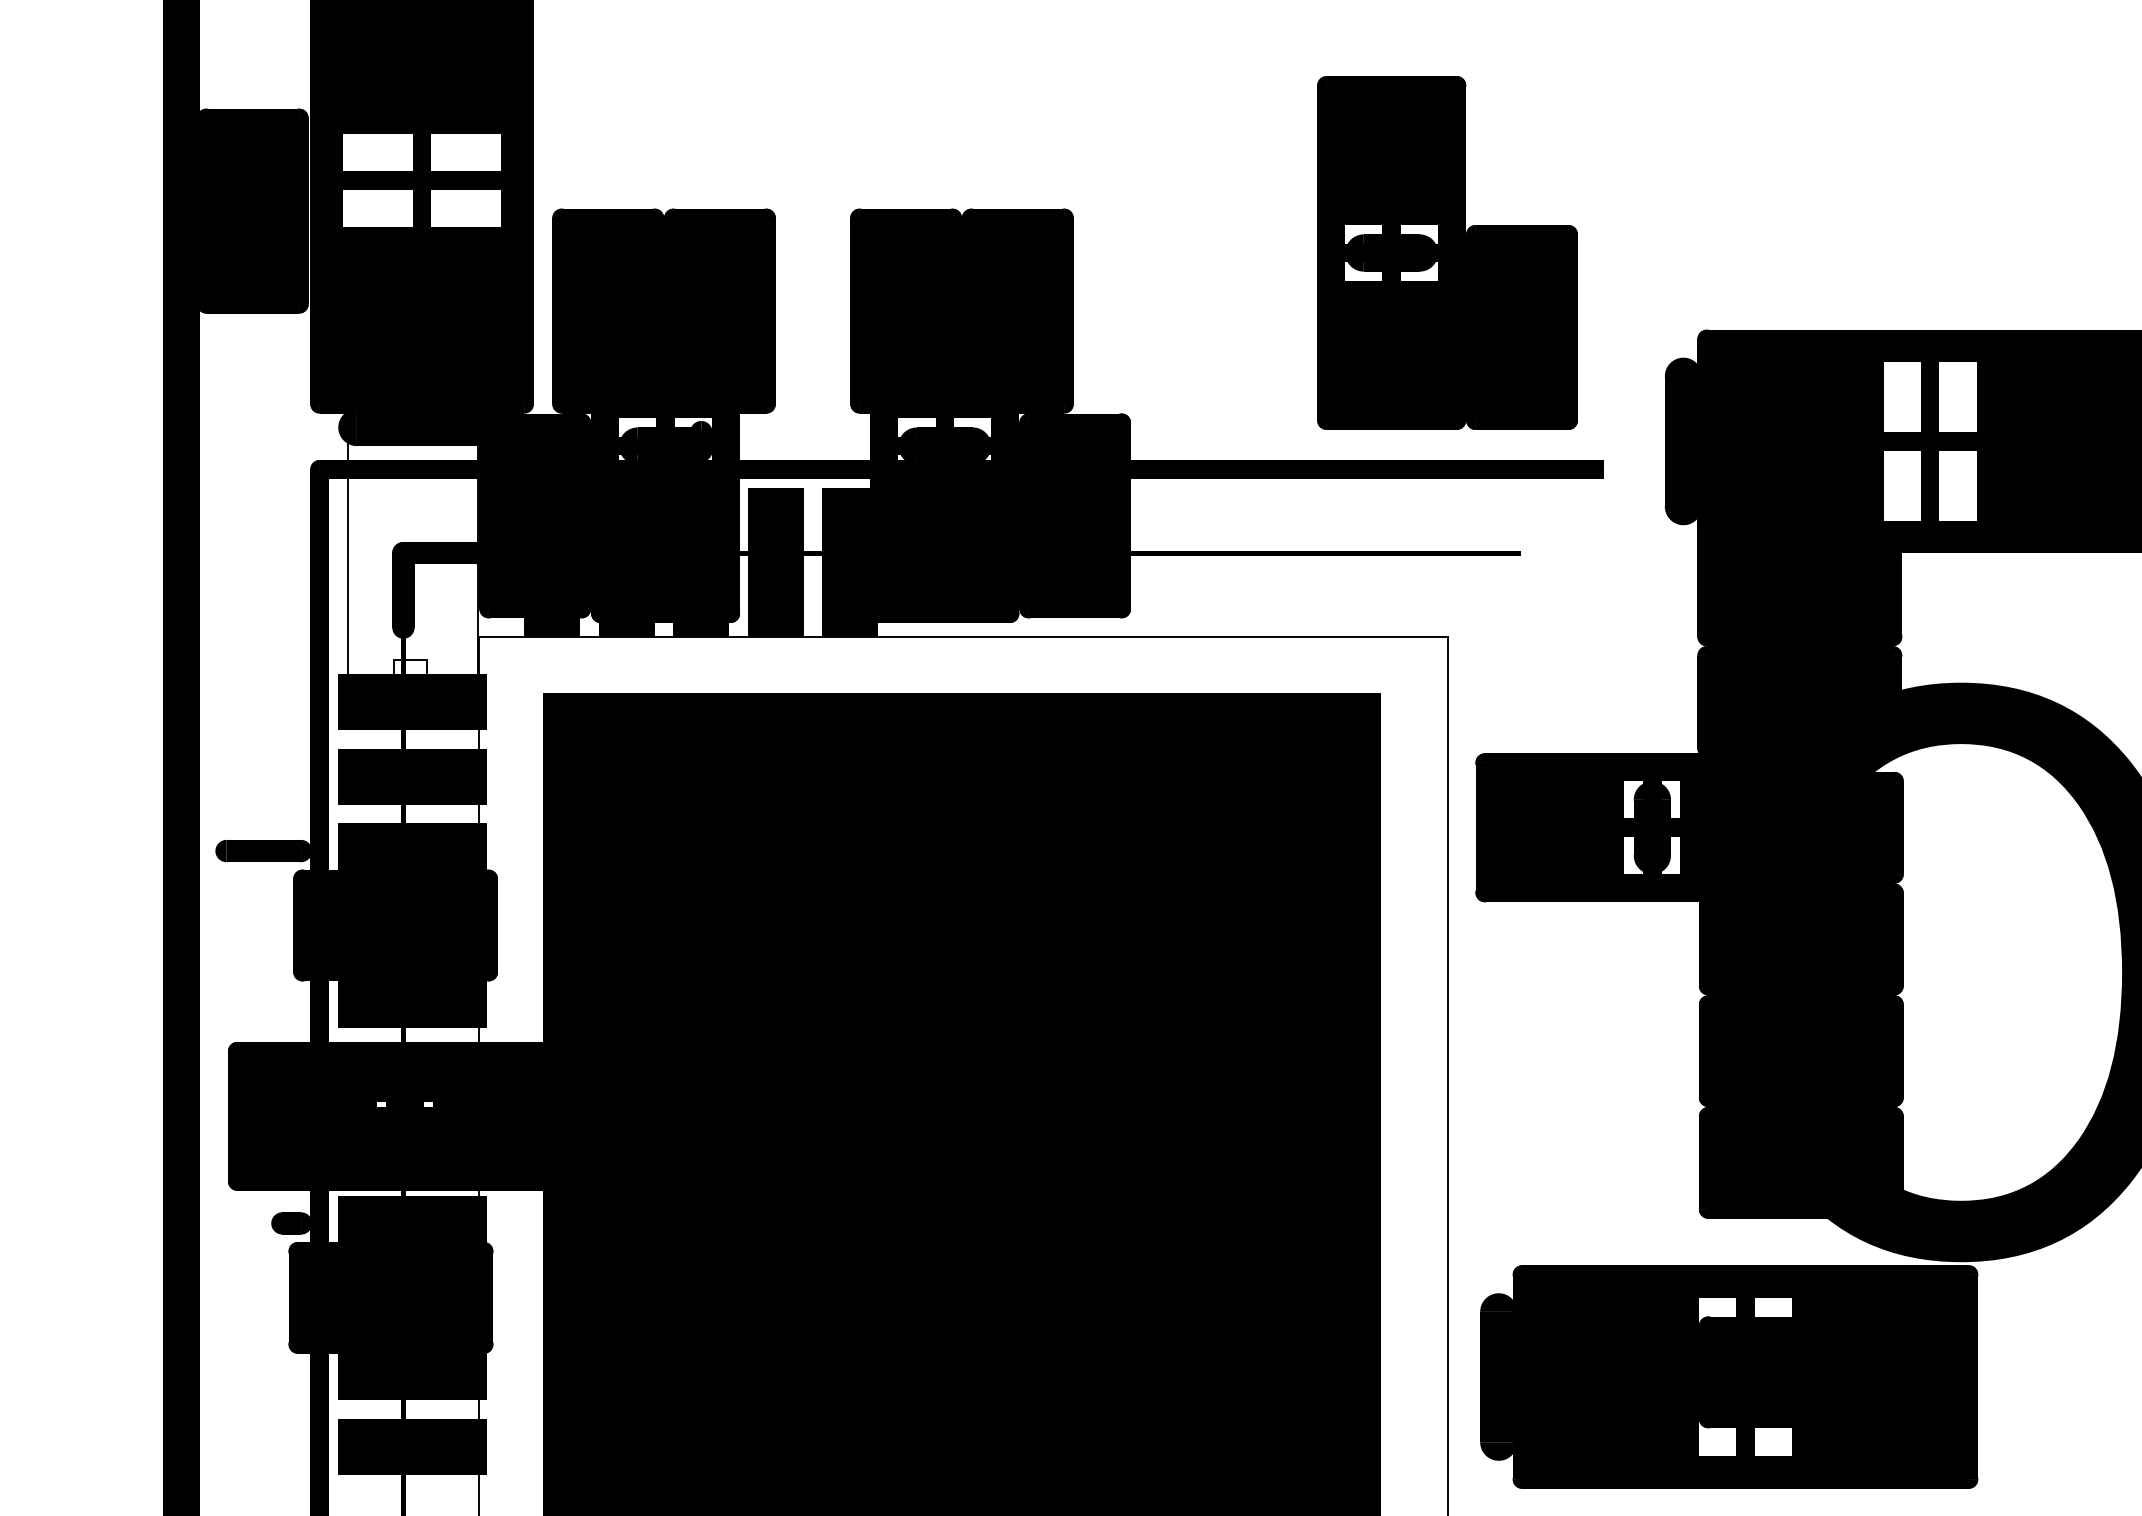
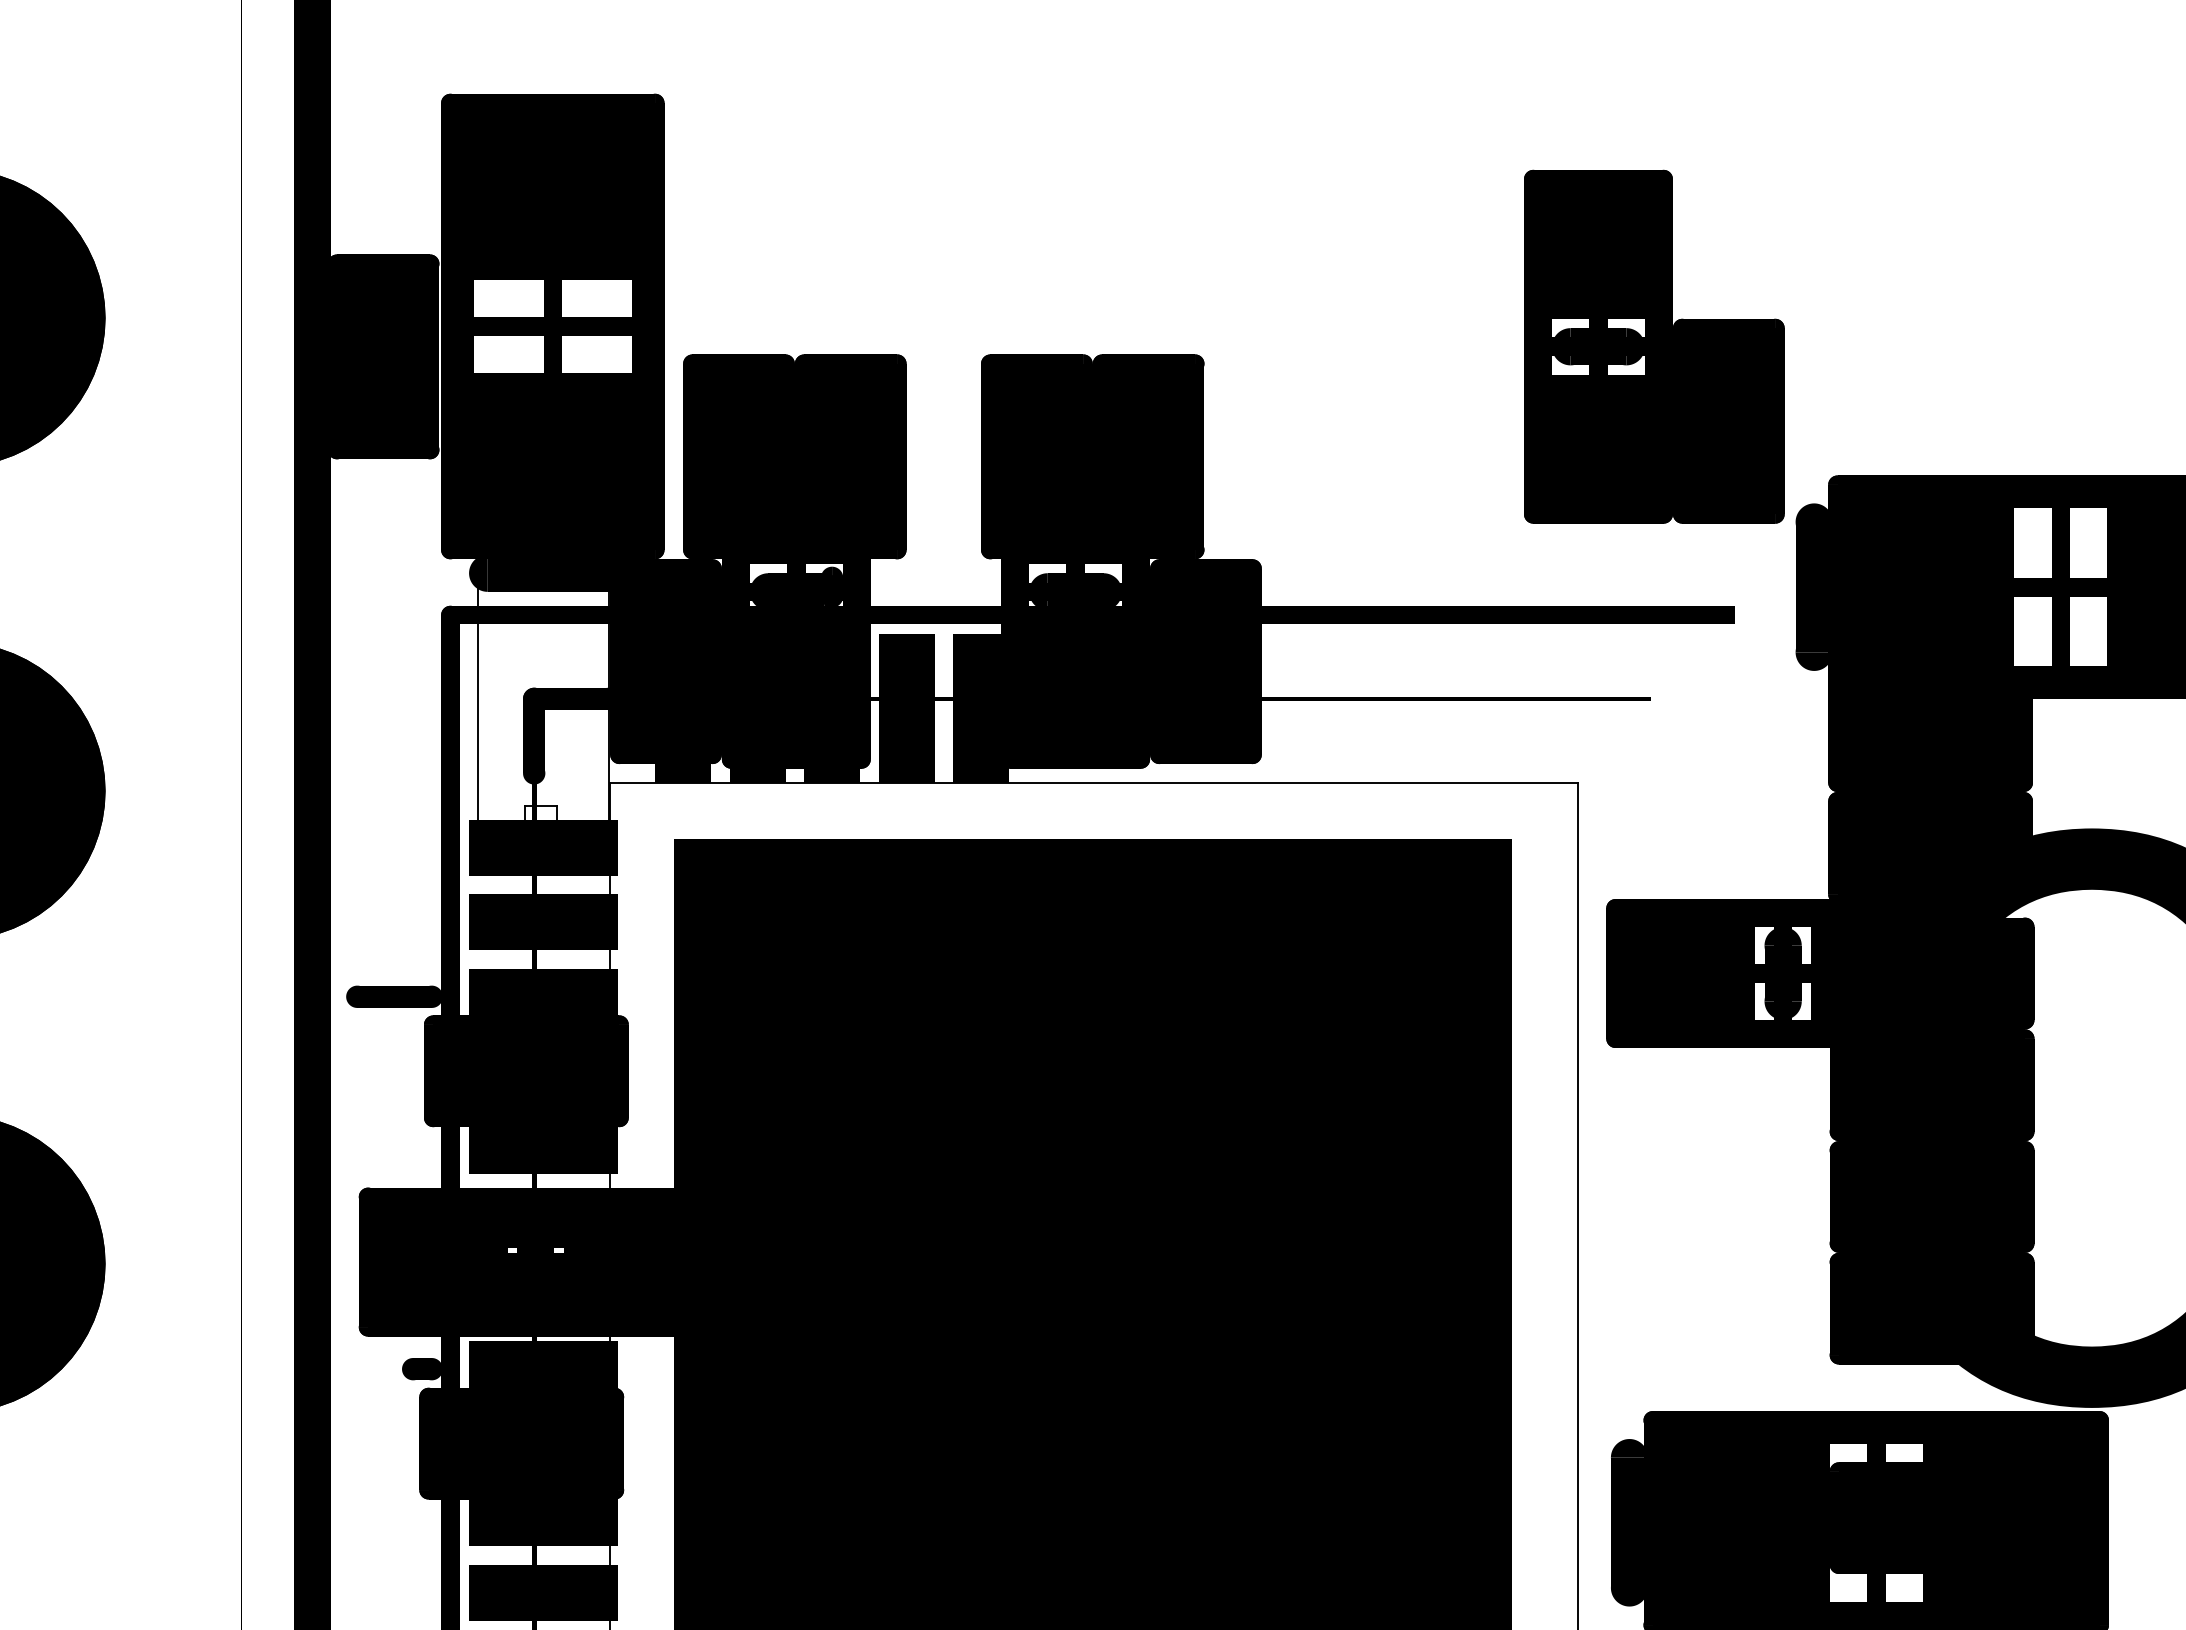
part: (1447, 252) -> (1654, 346), moved

